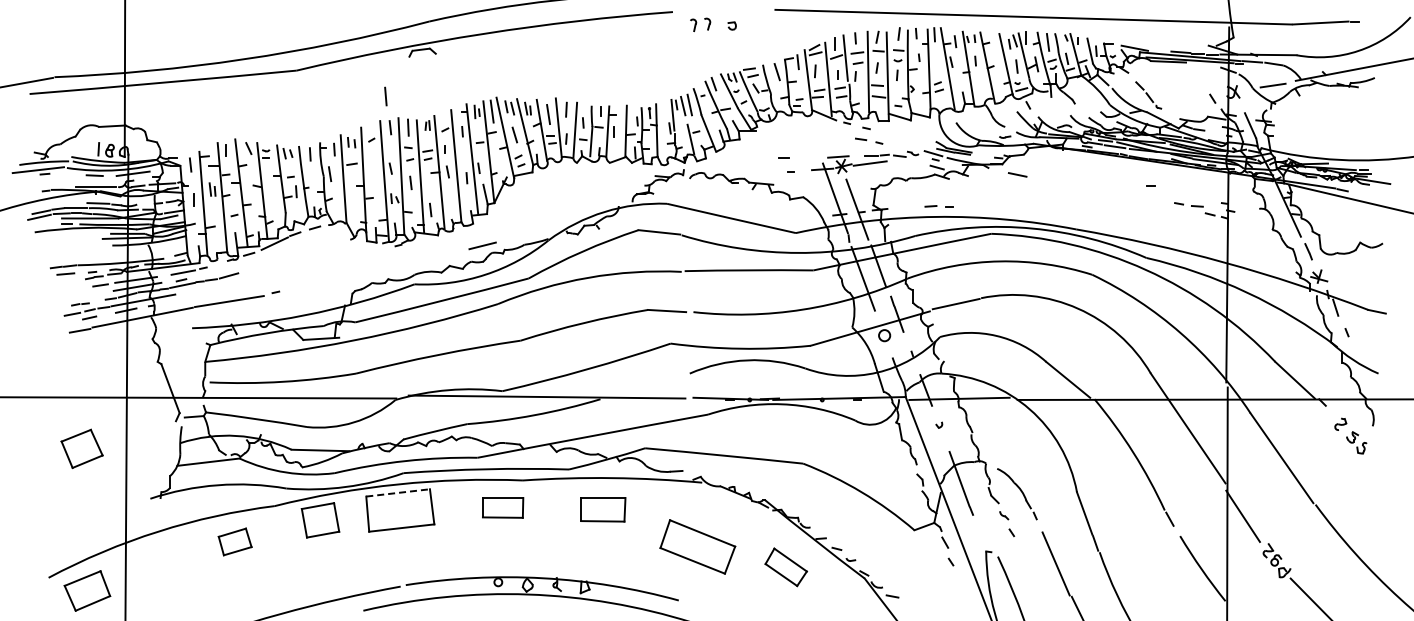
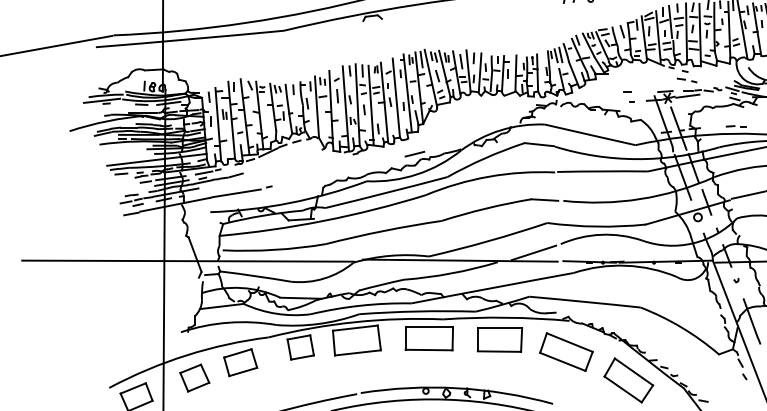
line: (385, 96) -> (337, 96), moved
line: (115, 253) -> (156, 159), added
line: (651, 385) -> (533, 252), added
part: (81, 448) -> (194, 377), moved
line: (398, 492) -> (355, 327), dashed -> solid
part: (502, 507) -> (428, 338), size x1.67
part: (603, 509) -> (500, 339), size x1.43
part: (234, 541) -> (240, 362), size x1.43
part: (697, 546) -> (566, 351), moved
part: (785, 567) -> (628, 380), size x1.67

